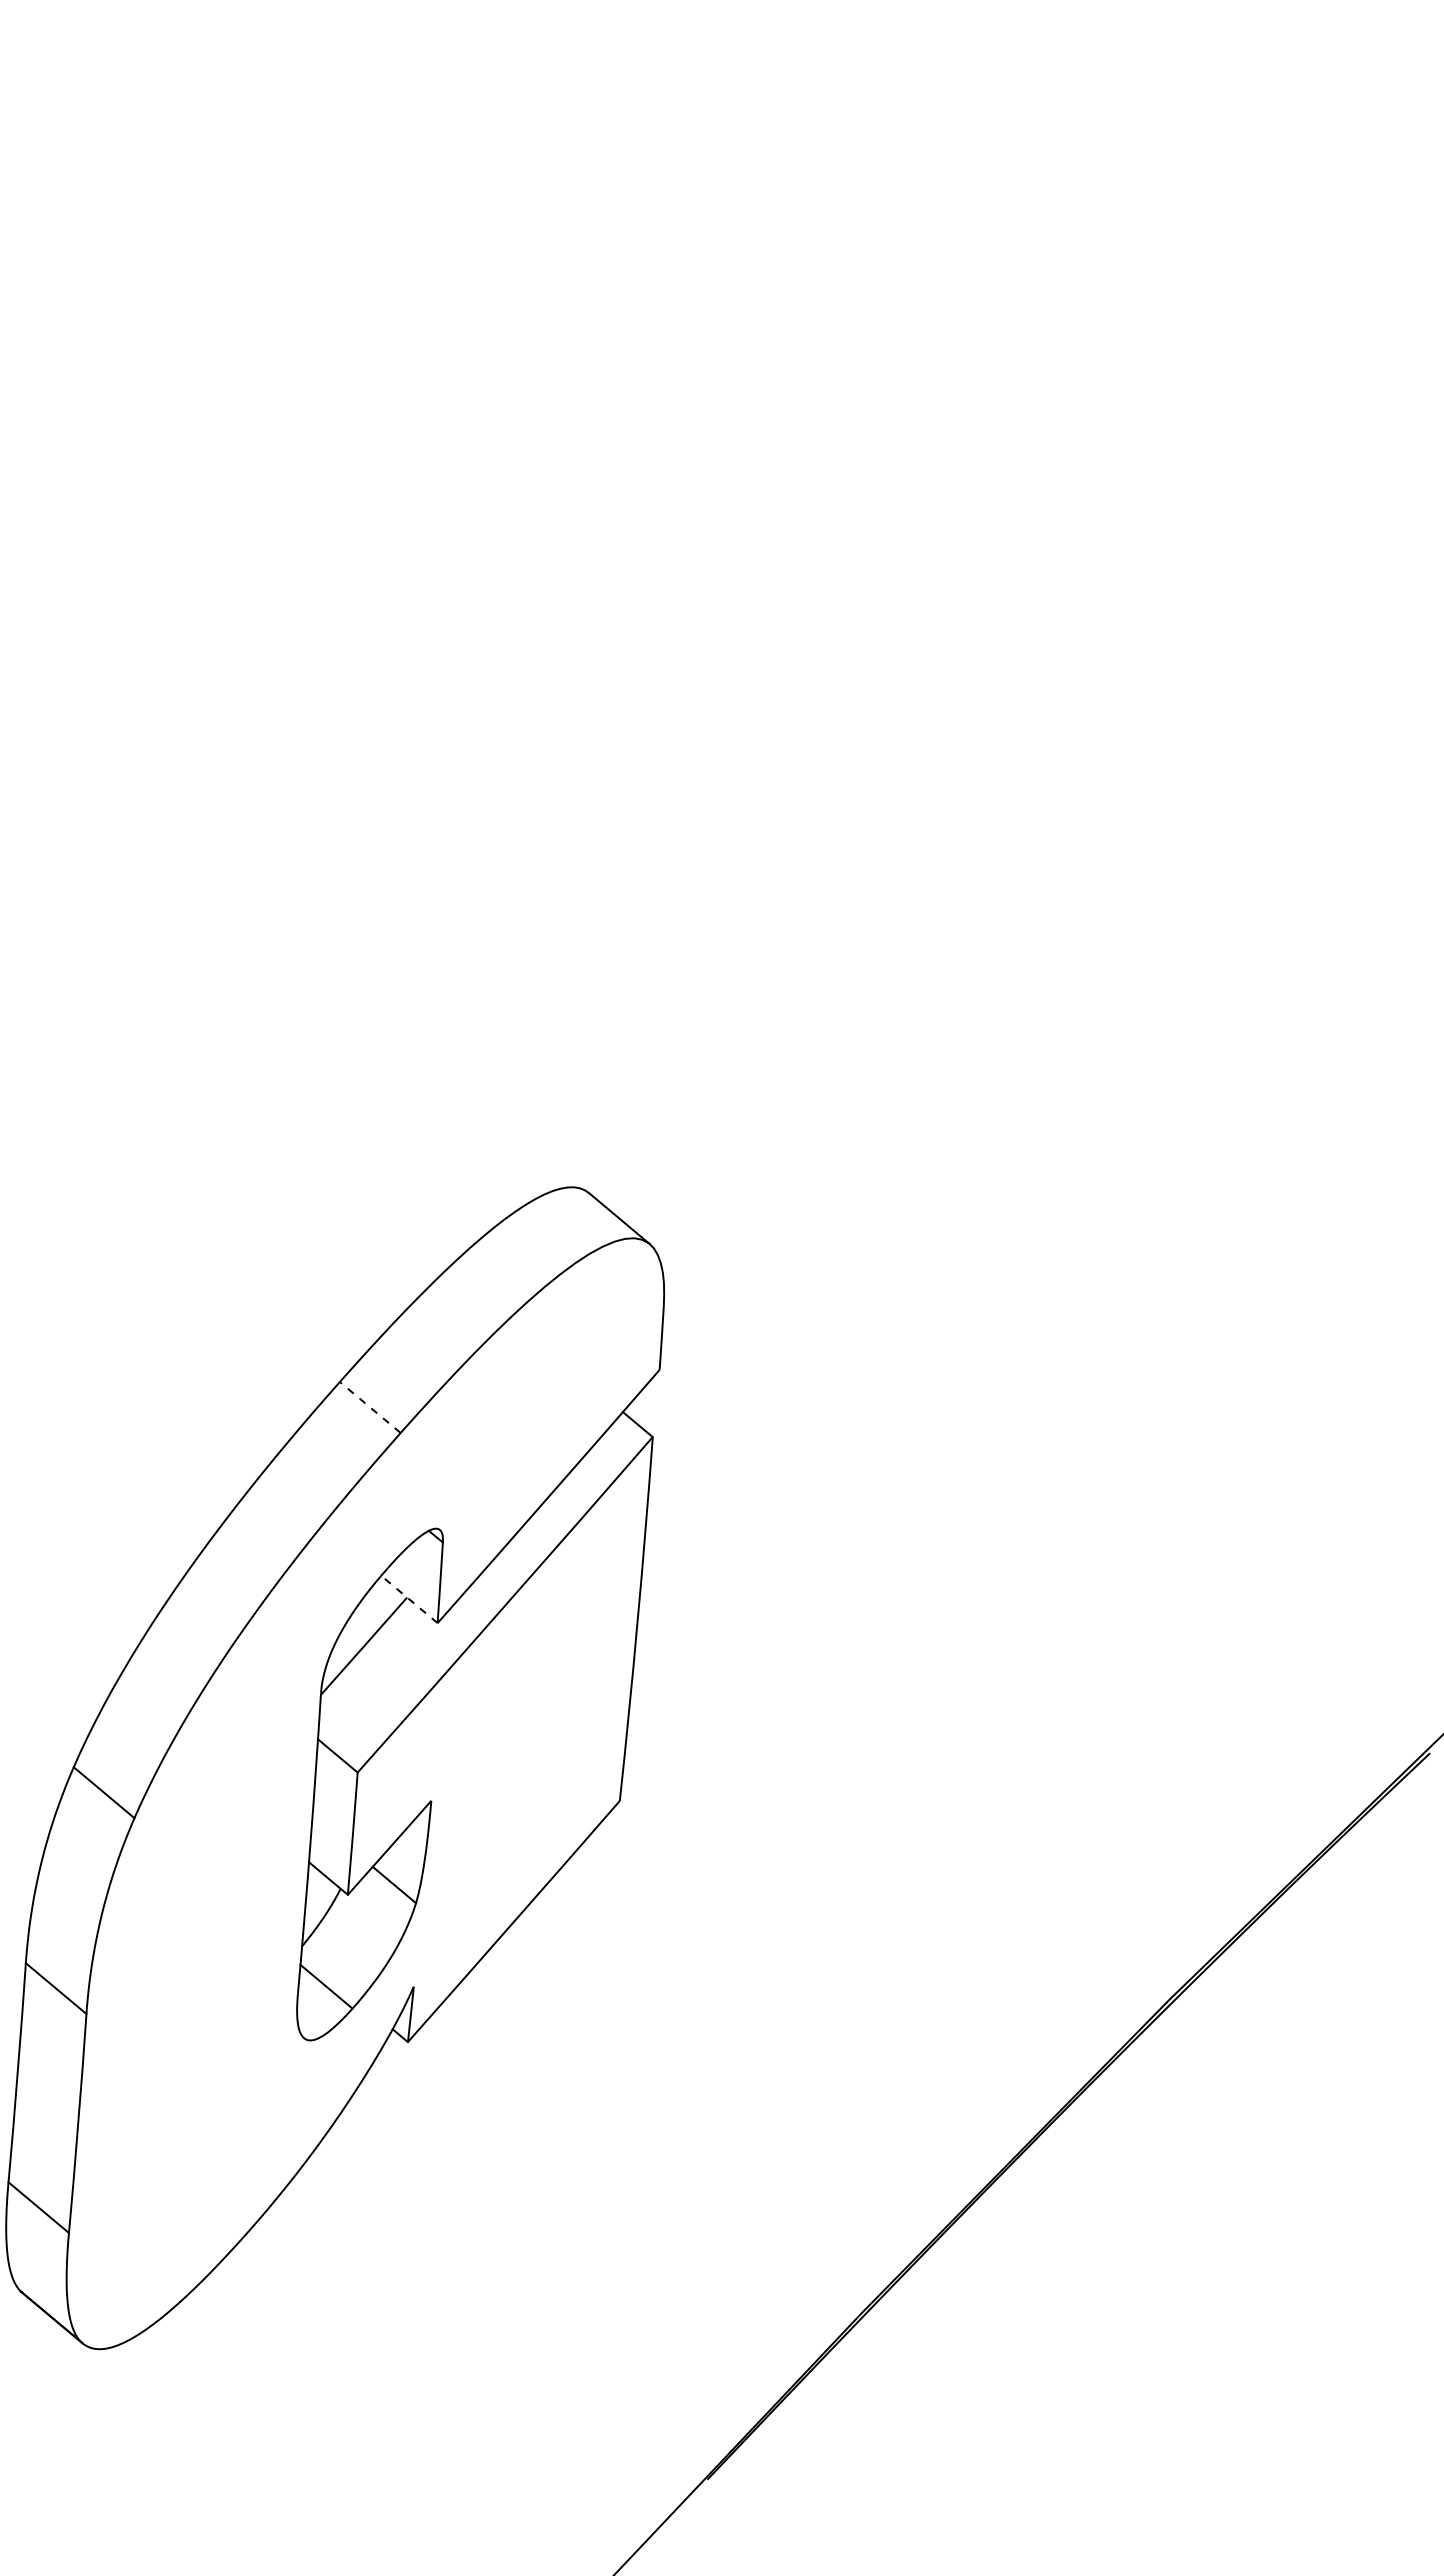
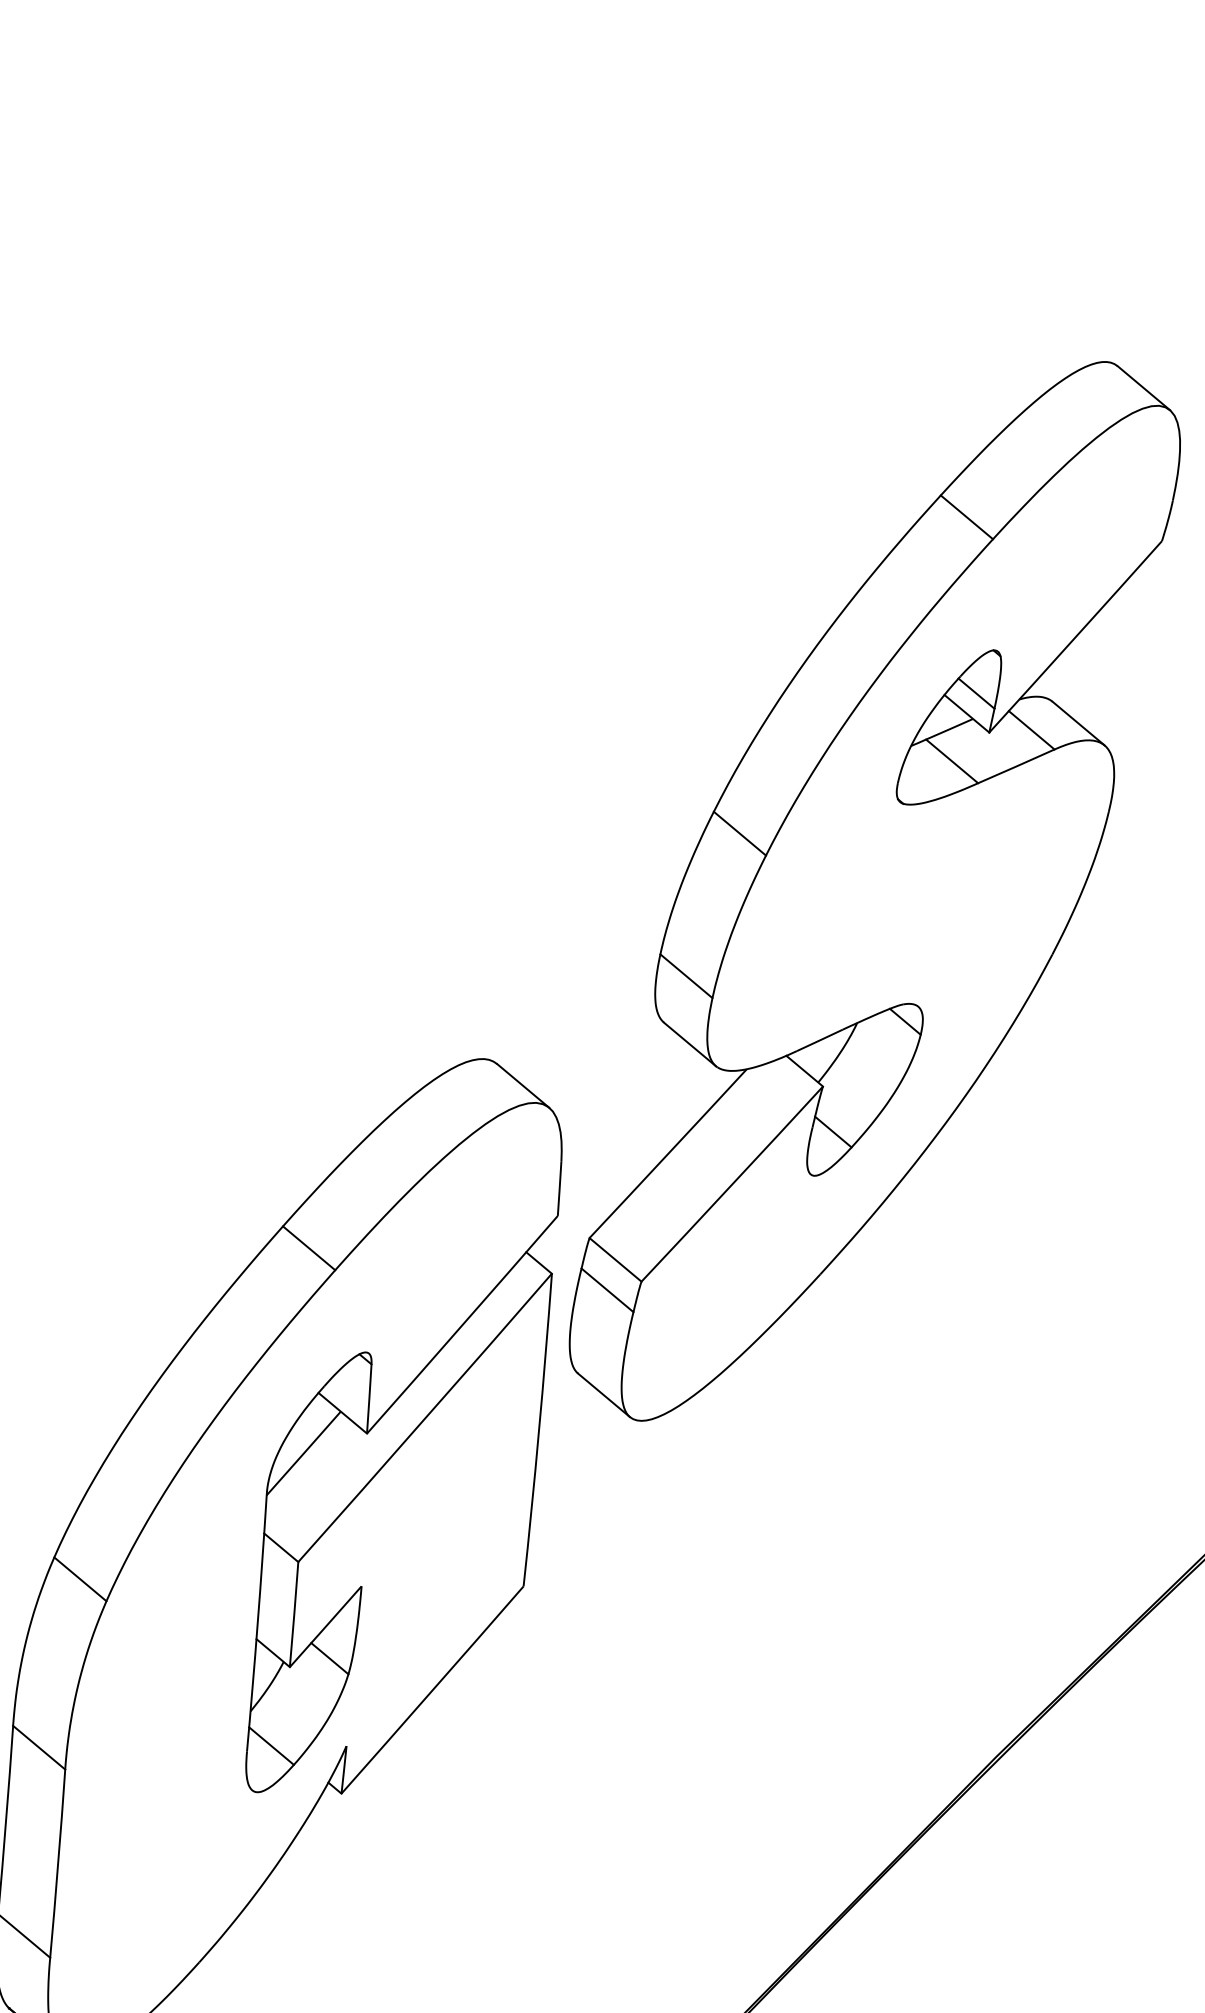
part: (1028, 992) -> (874, 891), added
line: (370, 1407) -> (309, 1248), dashed -> solid
line: (409, 1599) -> (342, 1413), dashed -> solid

